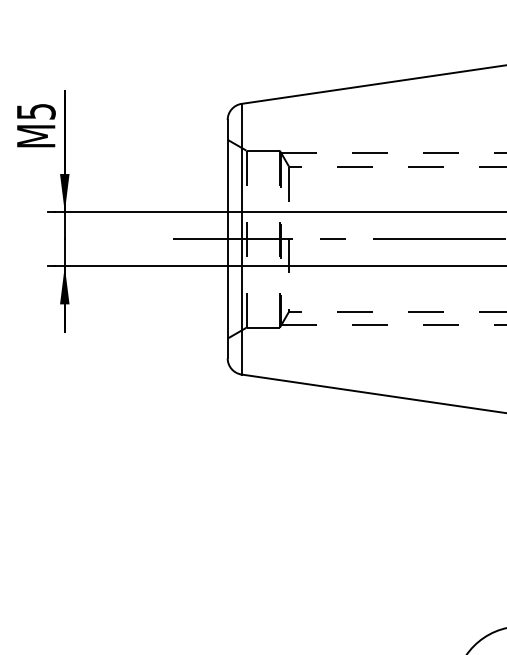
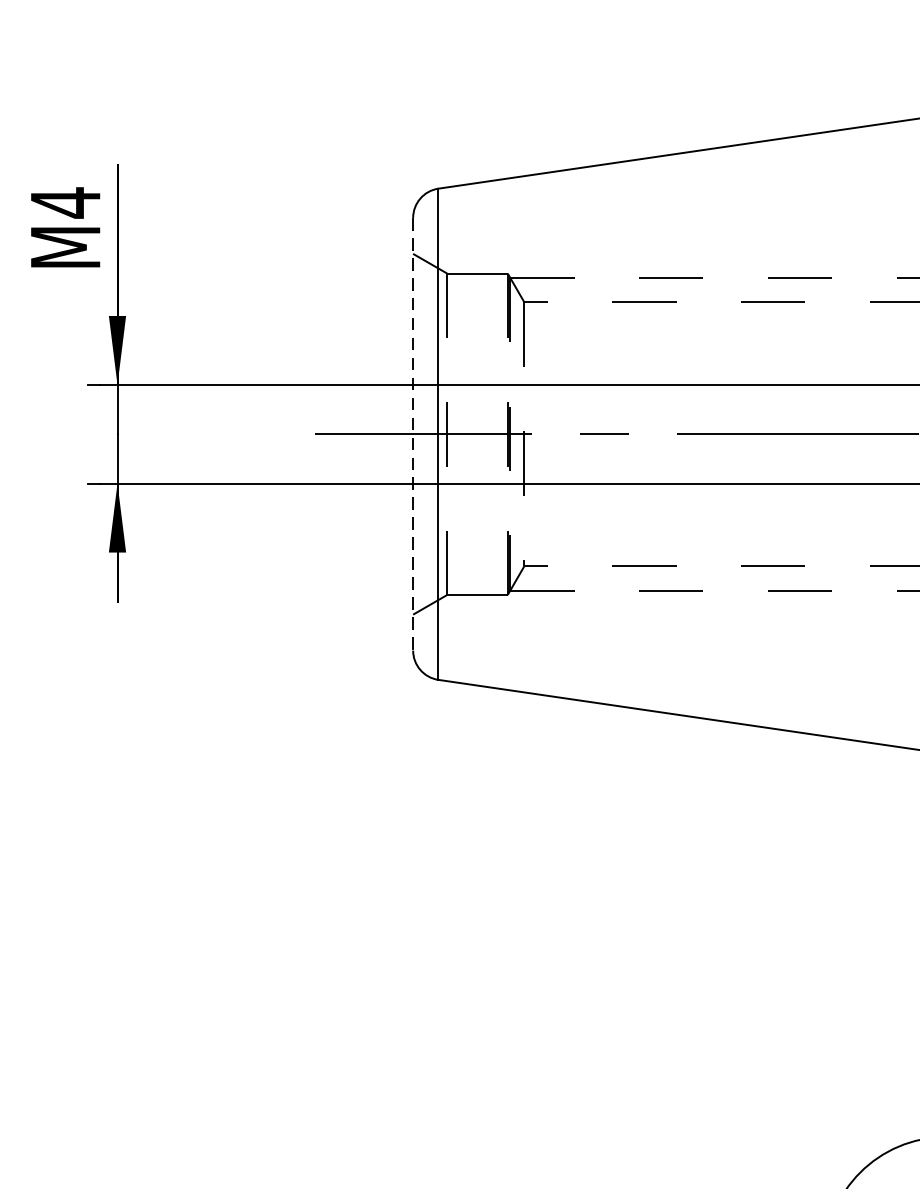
text: (36, 111) -> (66, 202), M5 -> M4
line: (227, 239) -> (412, 434), solid -> dashed

